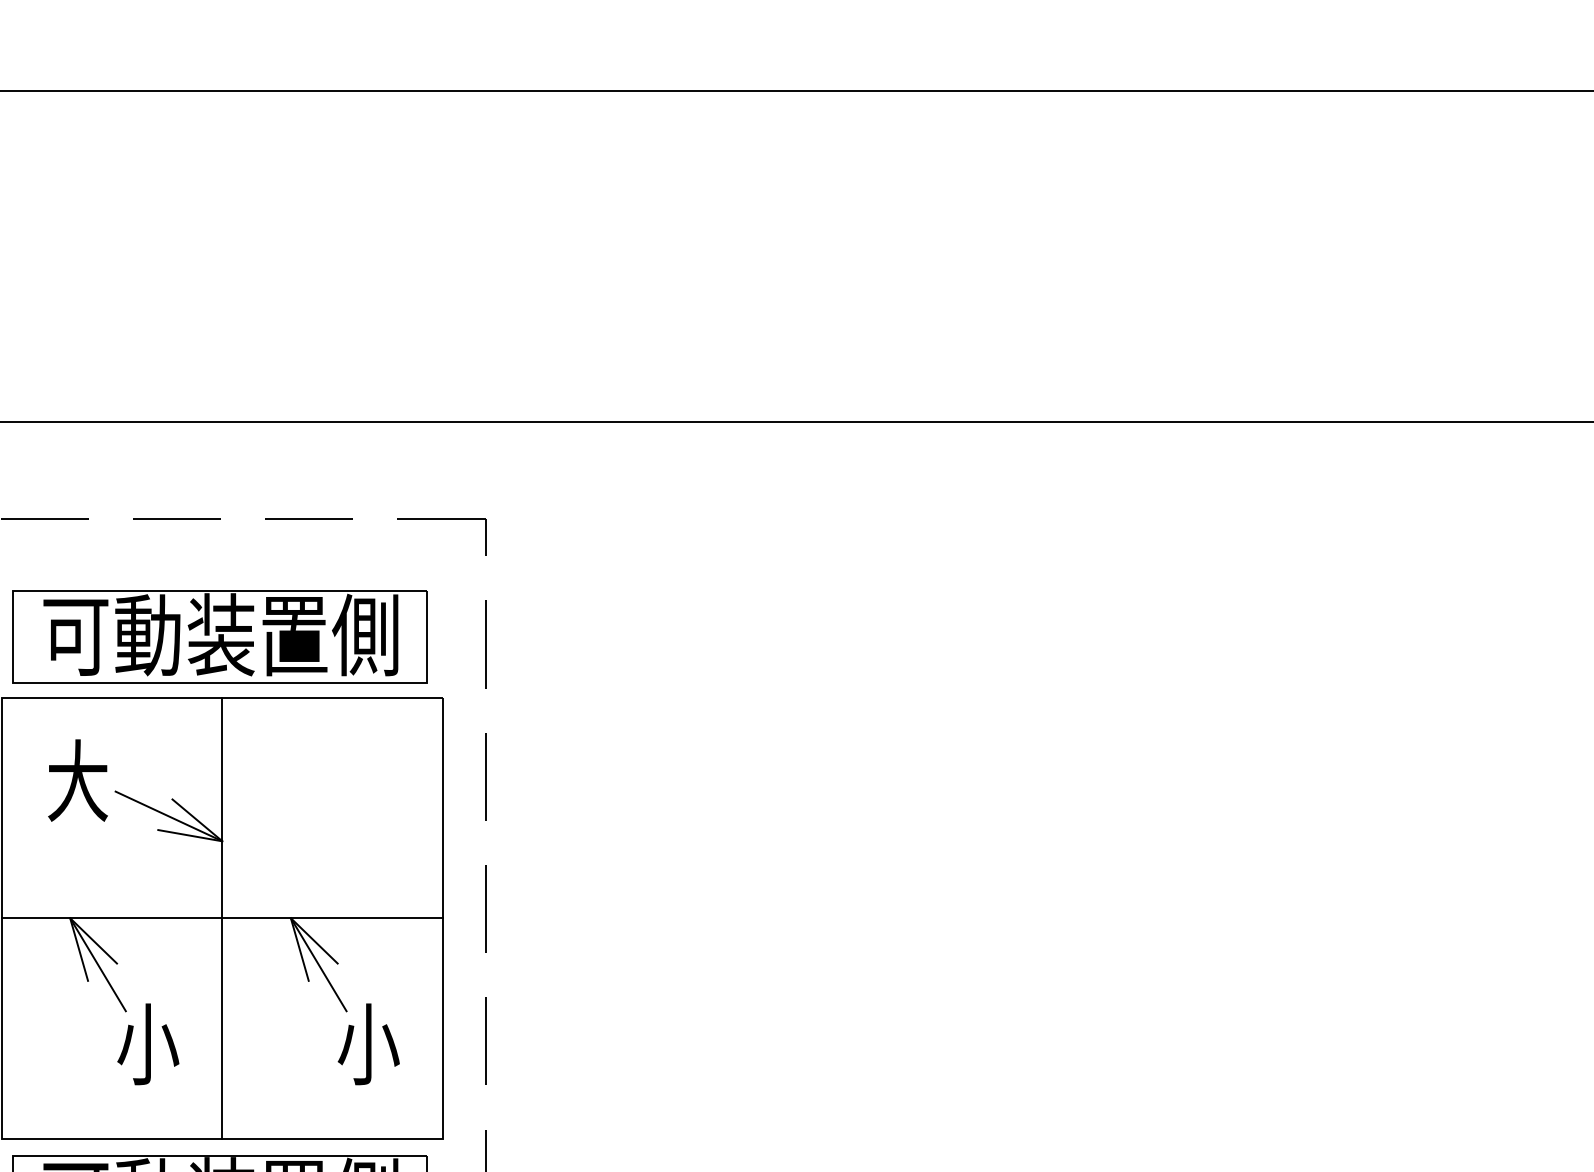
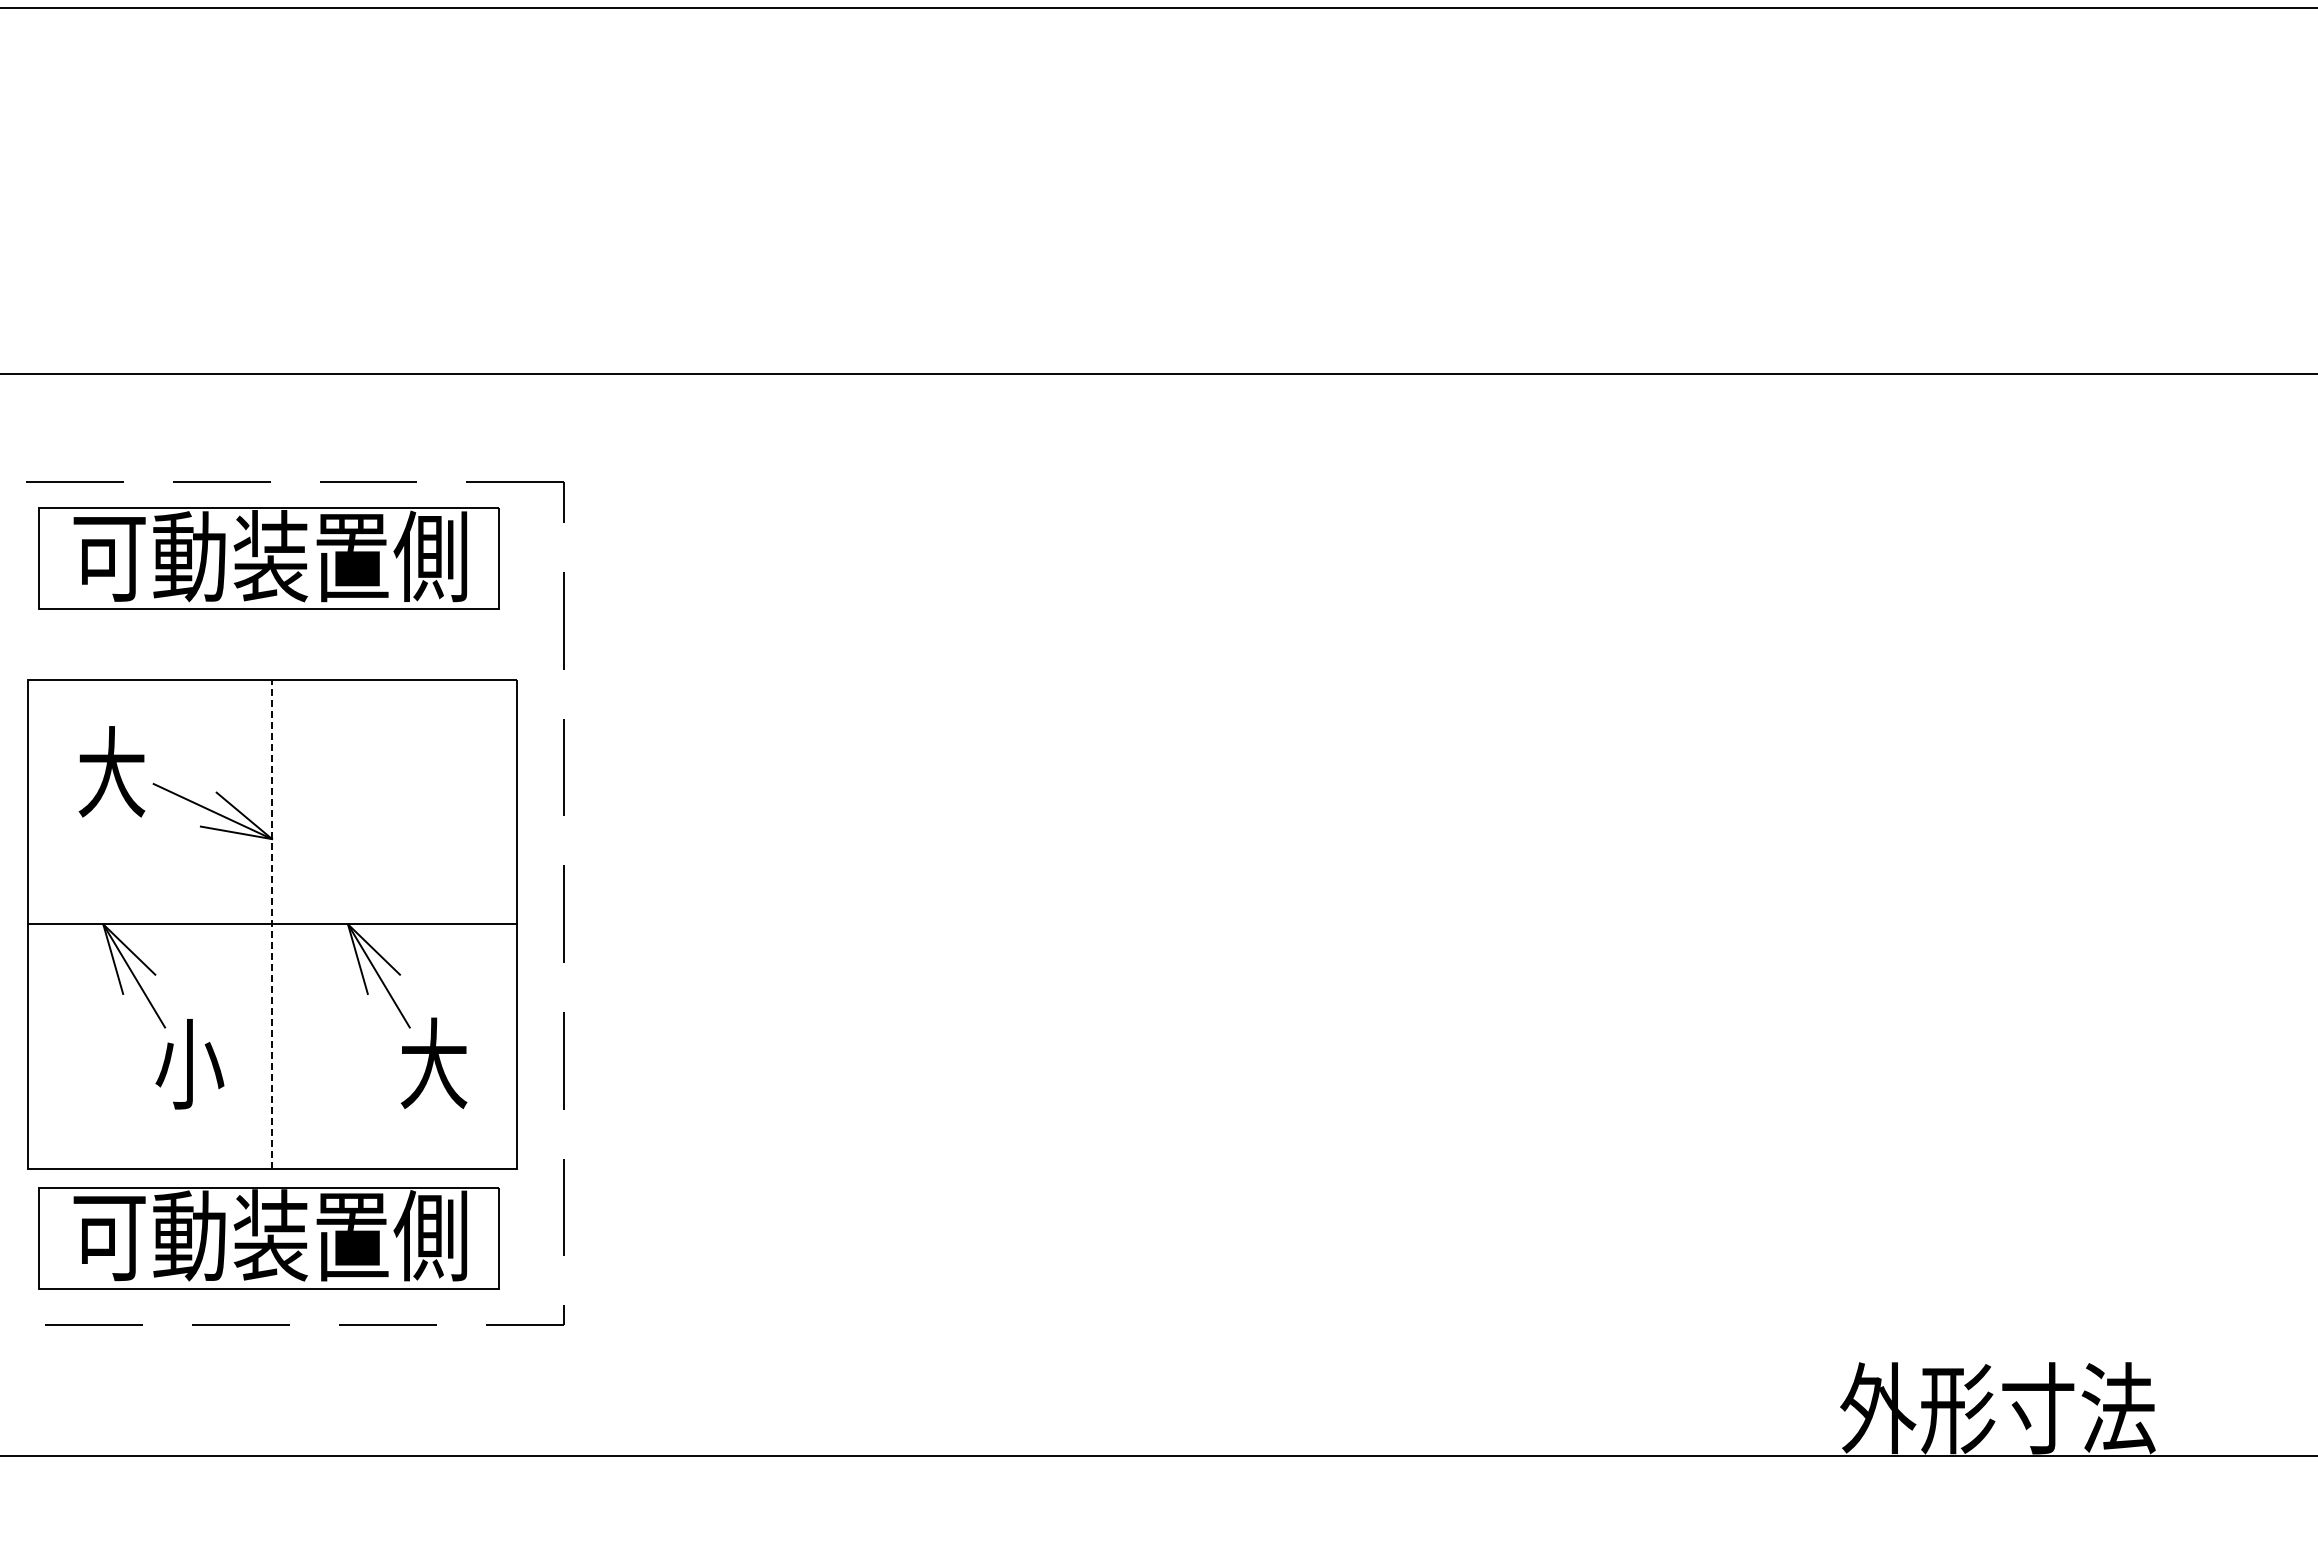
part: (219, 636) -> (268, 558), moved
line: (222, 917) -> (272, 923), solid -> dashed
text: (368, 1043) -> (434, 1063), 小 -> 大

